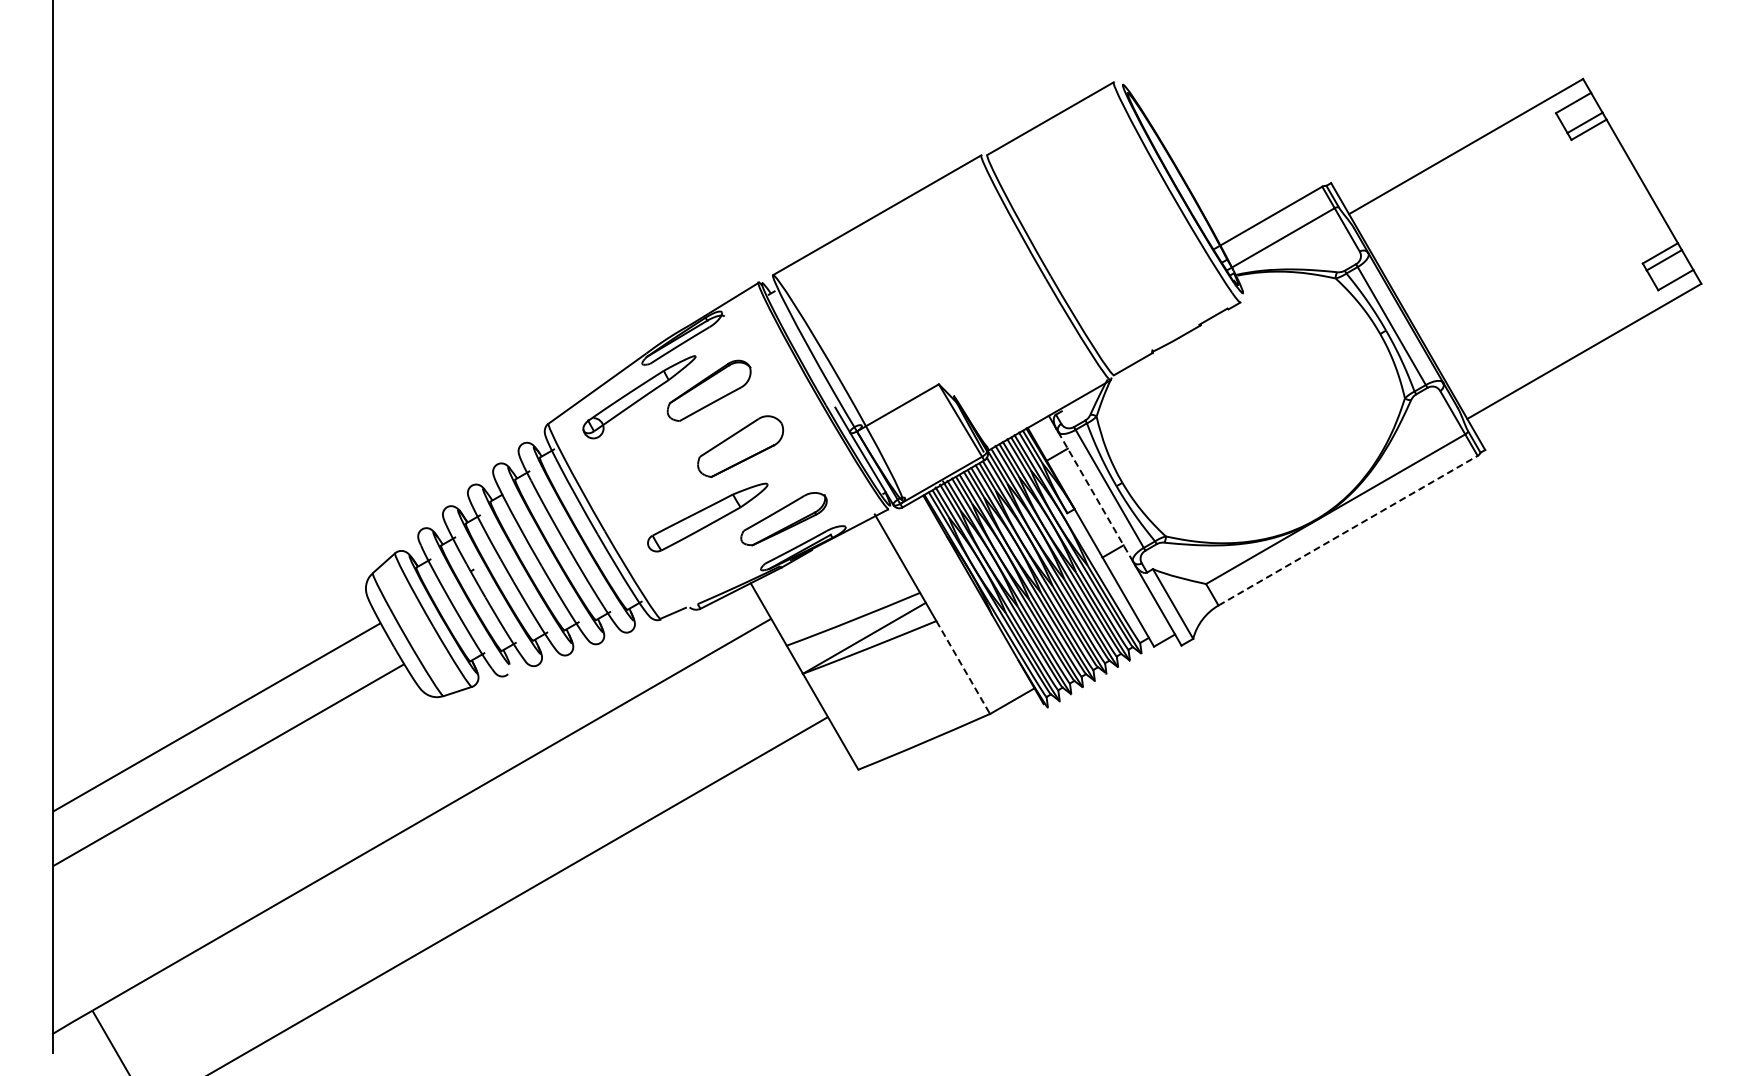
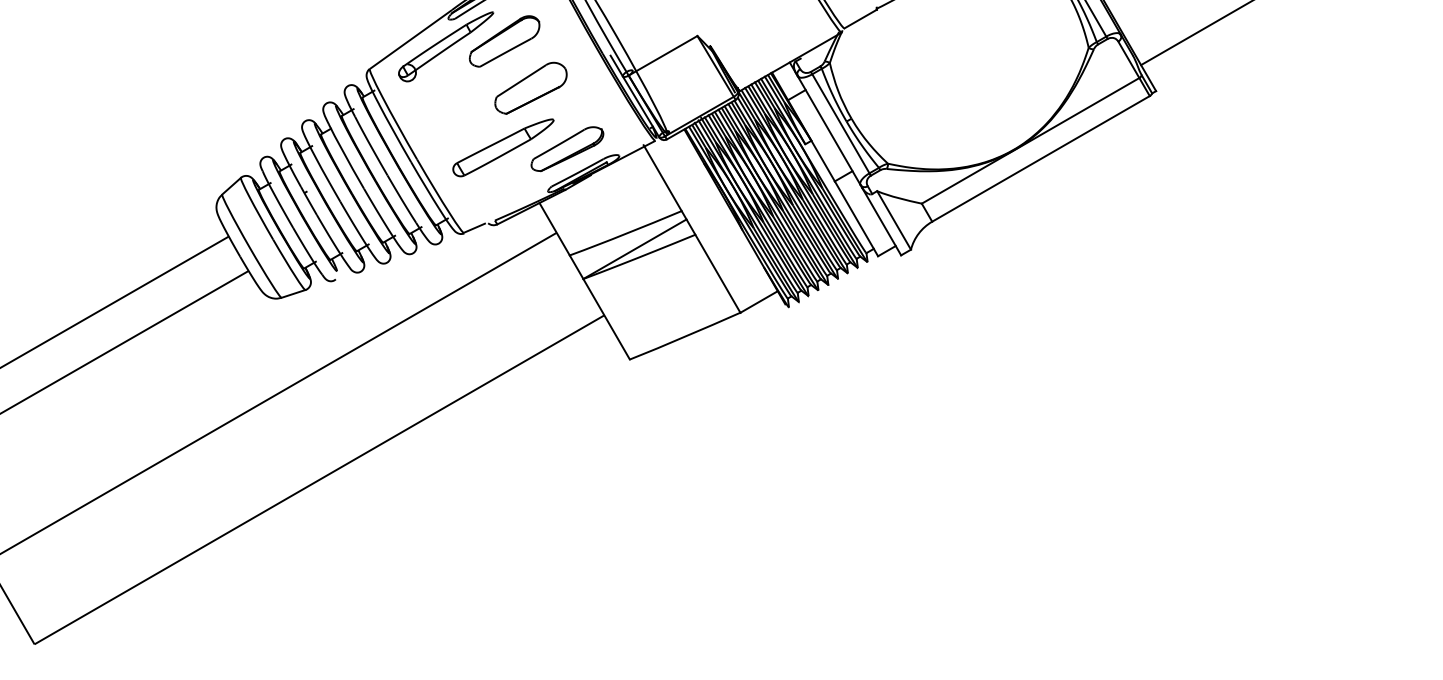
line: (1095, 496) -> (828, 130), dashed -> solid
line: (1348, 530) -> (1041, 158), dashed -> solid
line: (963, 667) -> (718, 273), dashed -> solid

